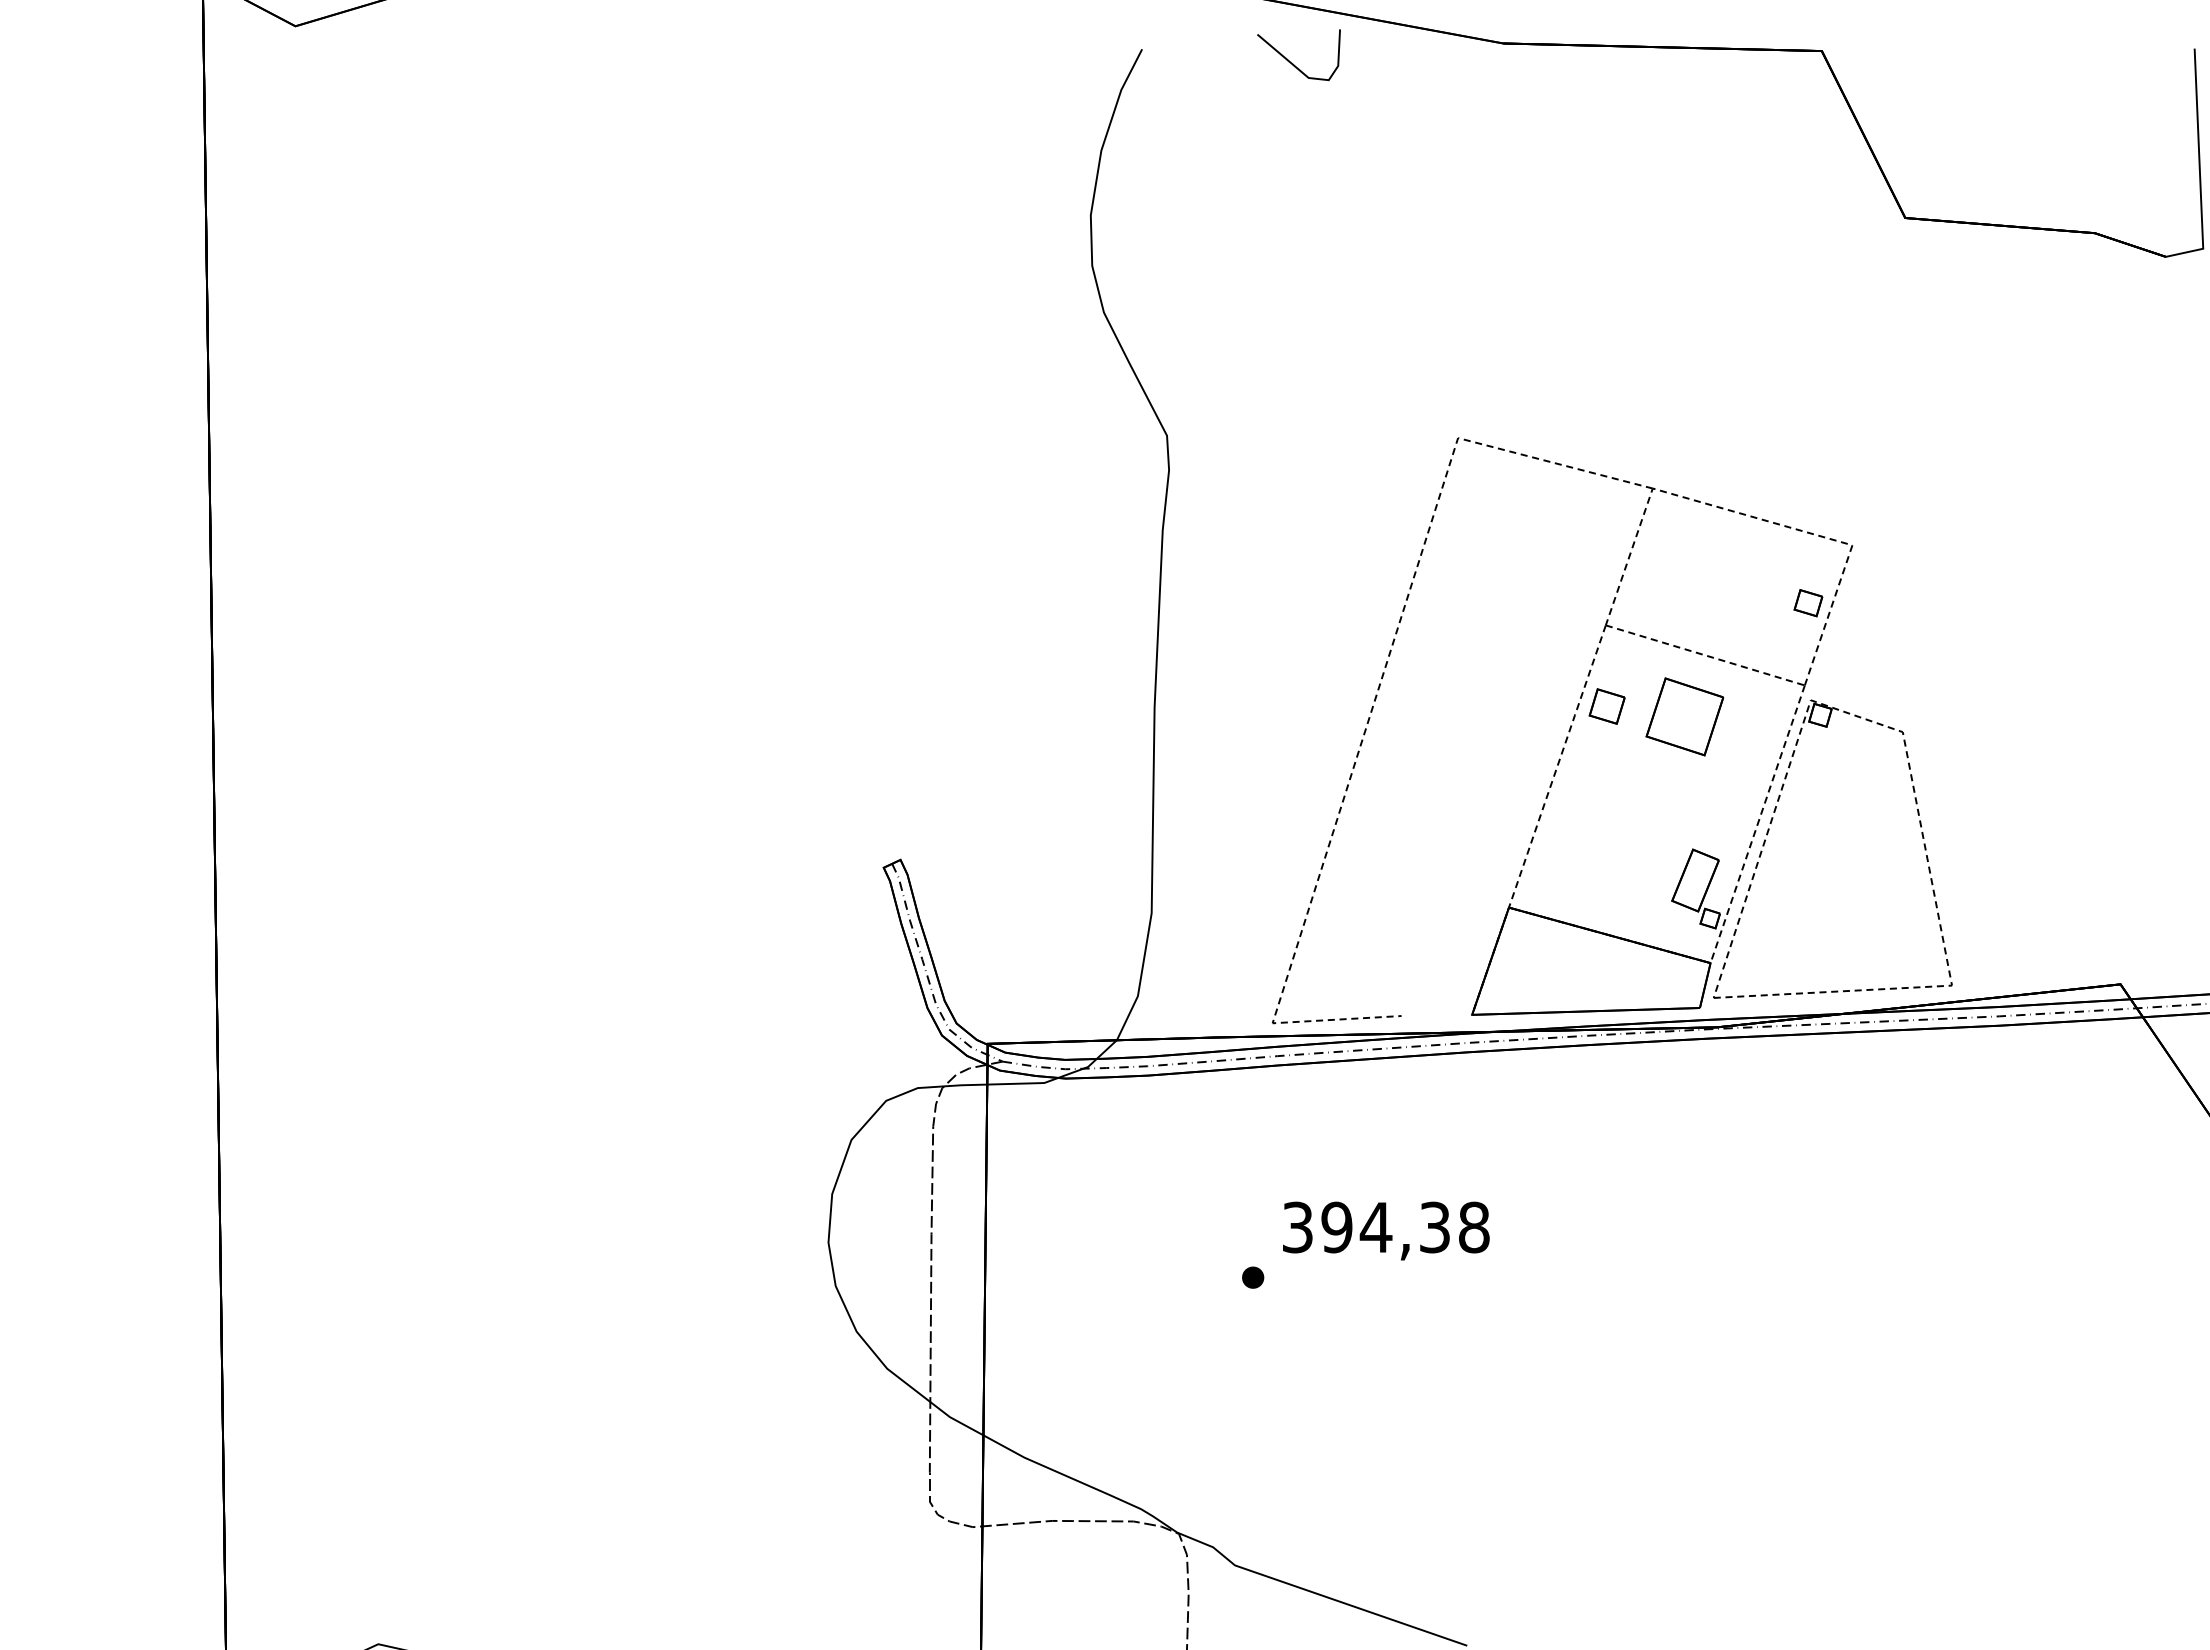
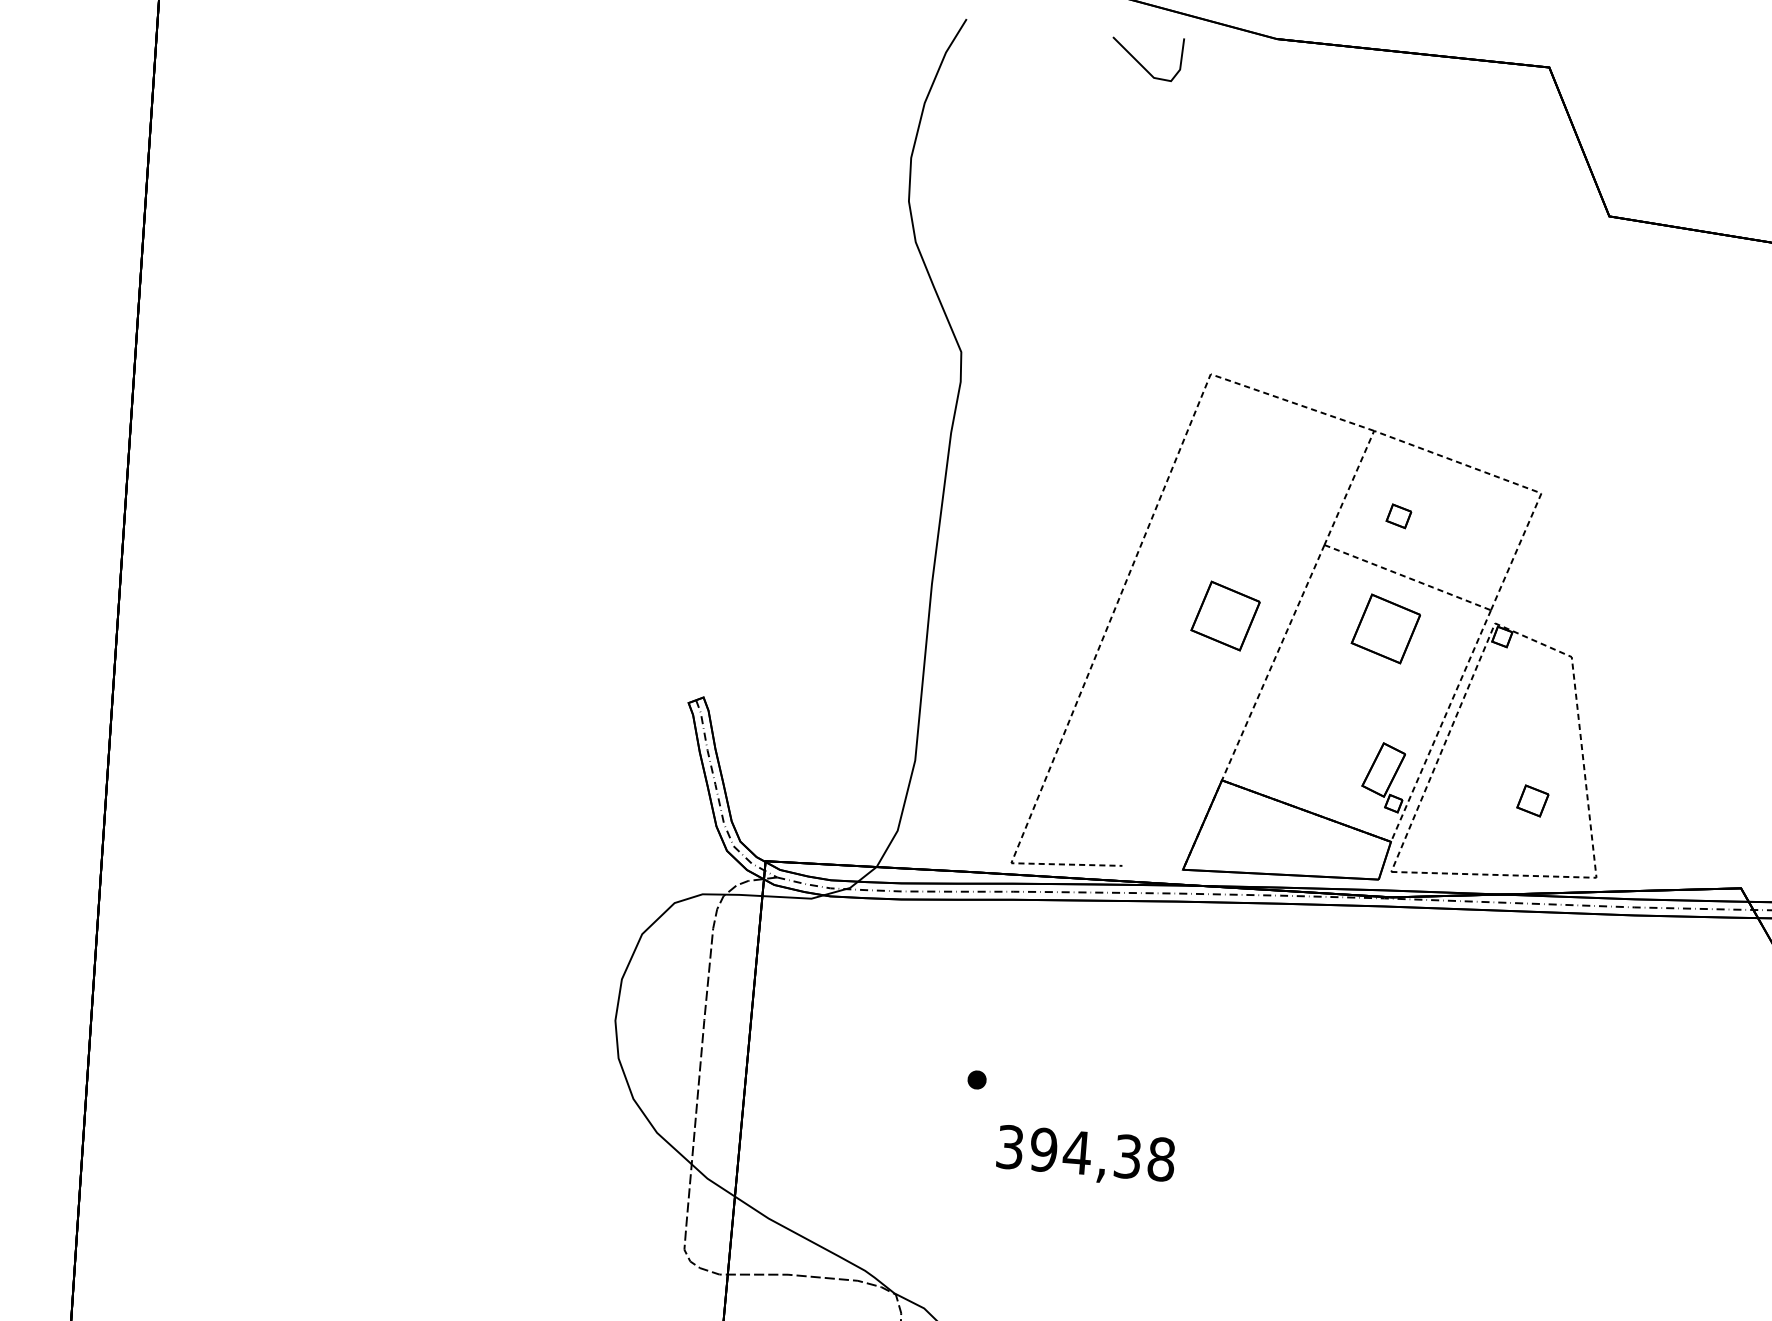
line: (1293, 63) -> (1141, 64), moved
part: (1808, 603) -> (1398, 516), moved
part: (1606, 706) -> (1532, 800), moved
part: (1497, 716) -> (1225, 615), added
text: (1386, 1230) -> (1086, 1155), moved

